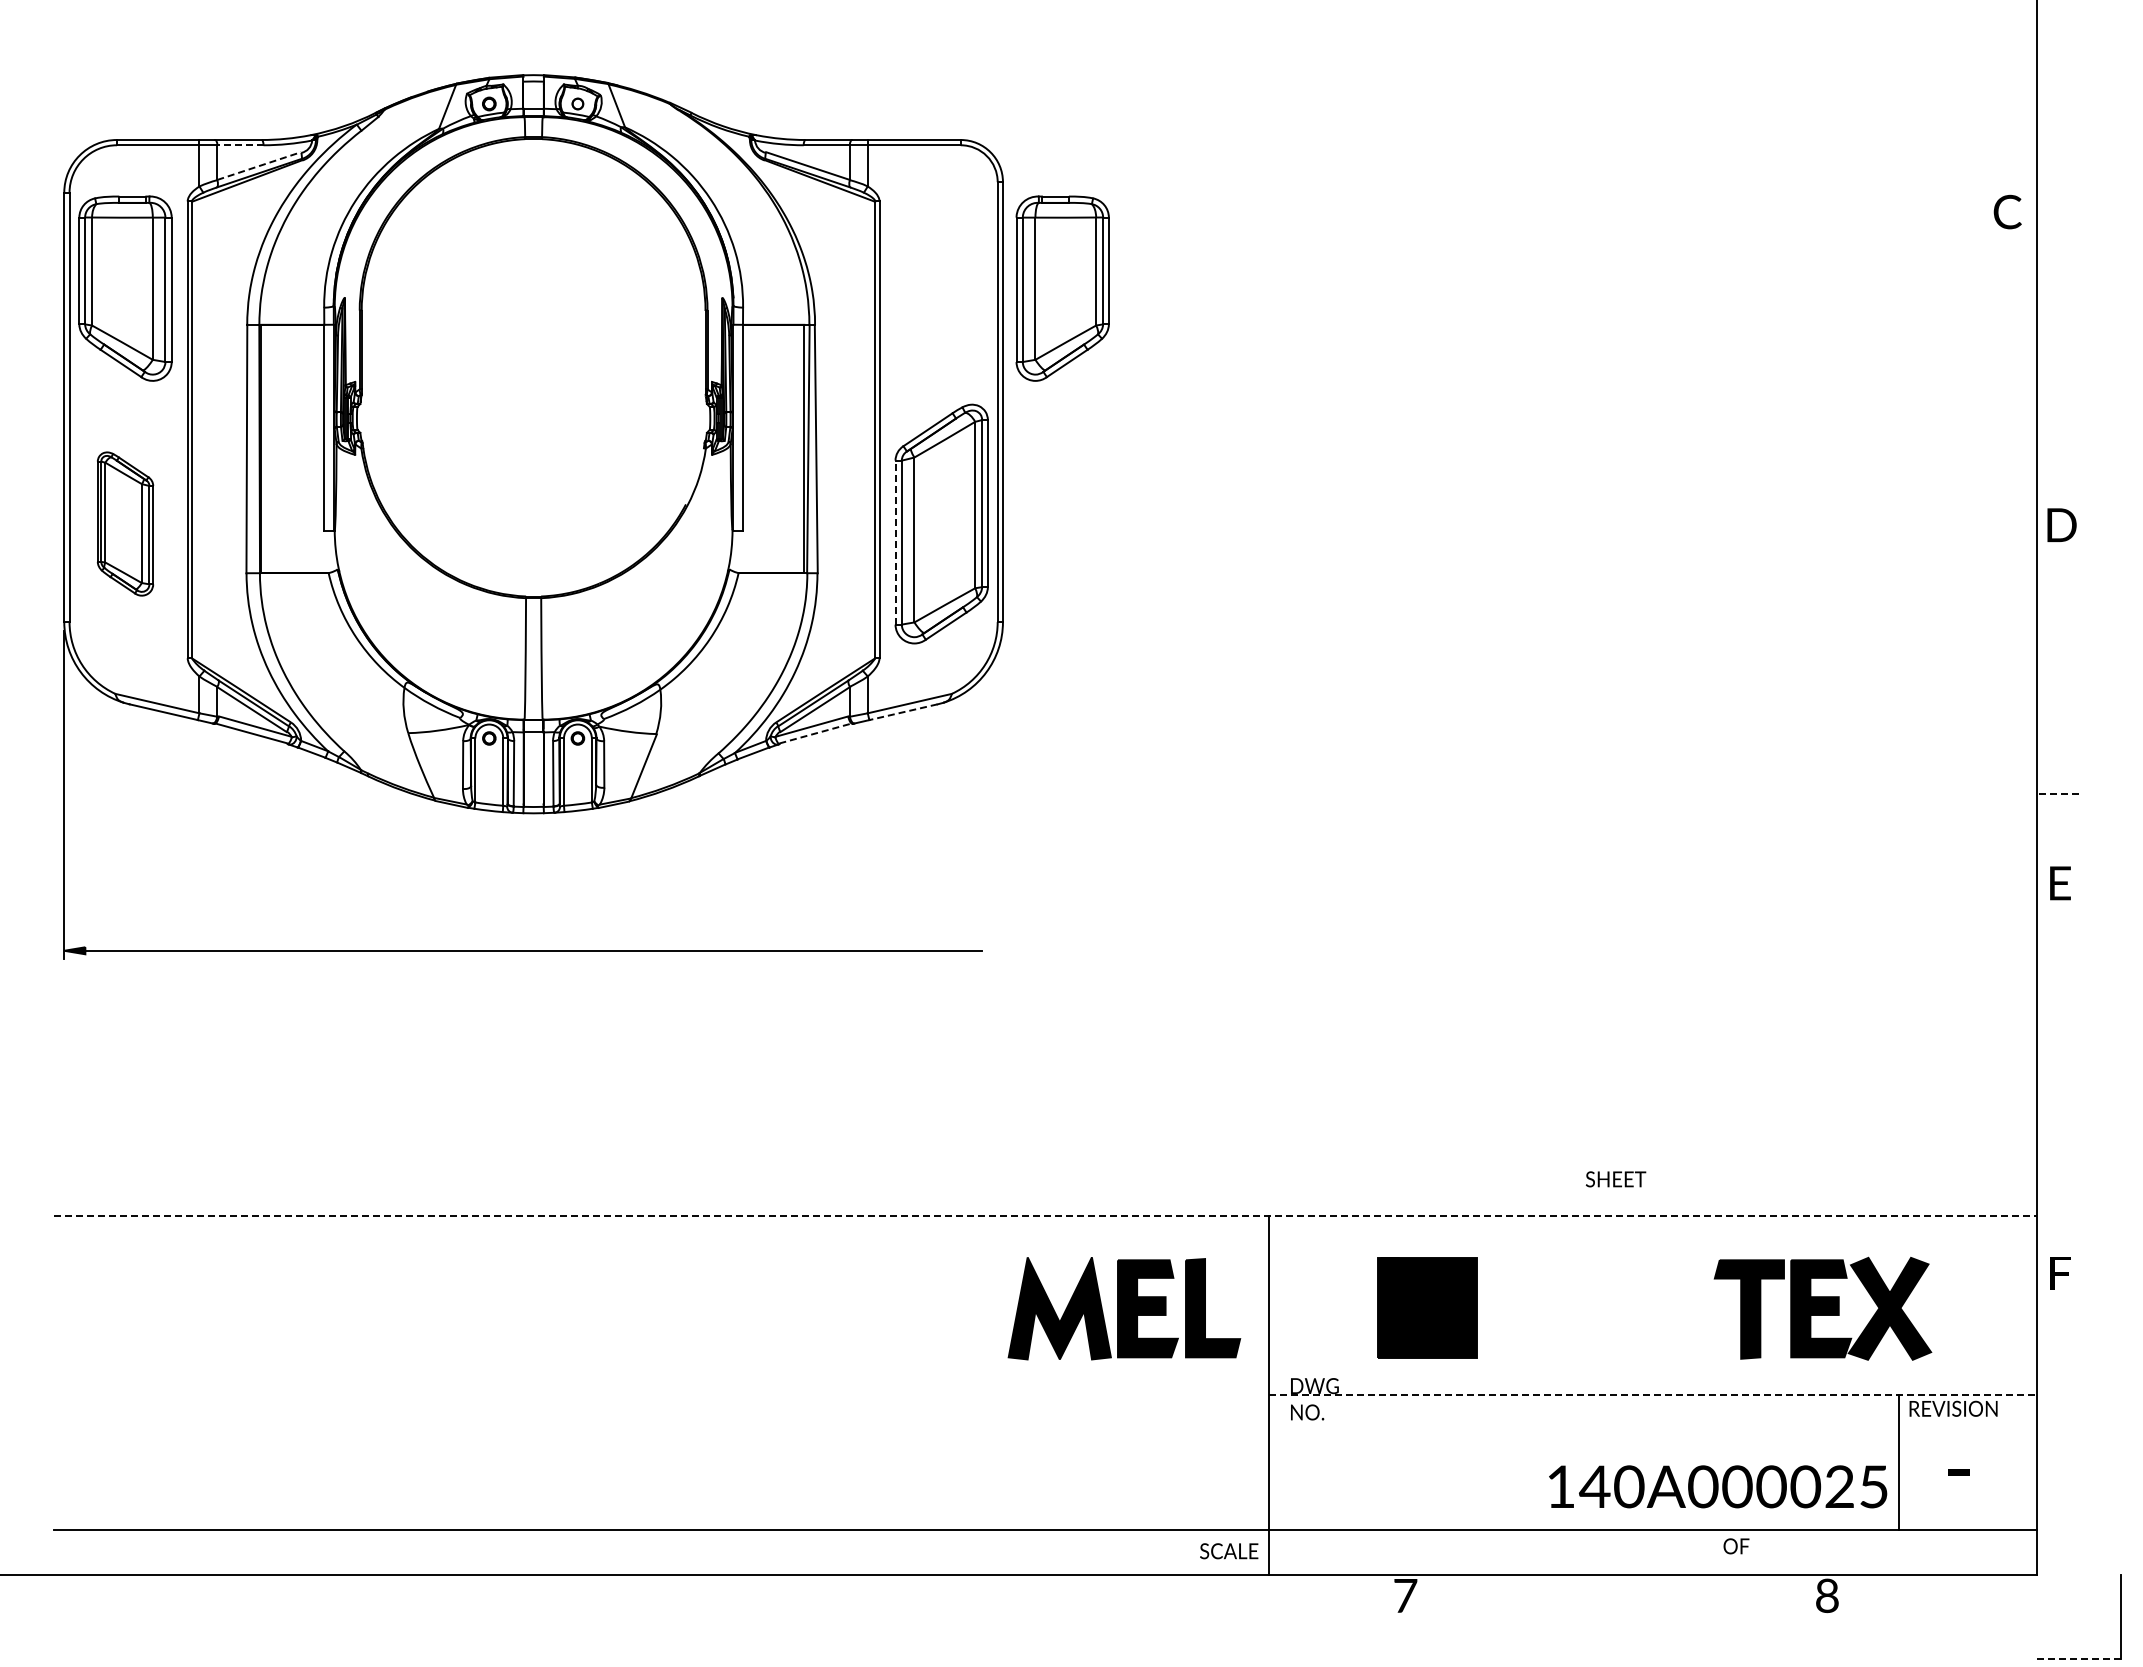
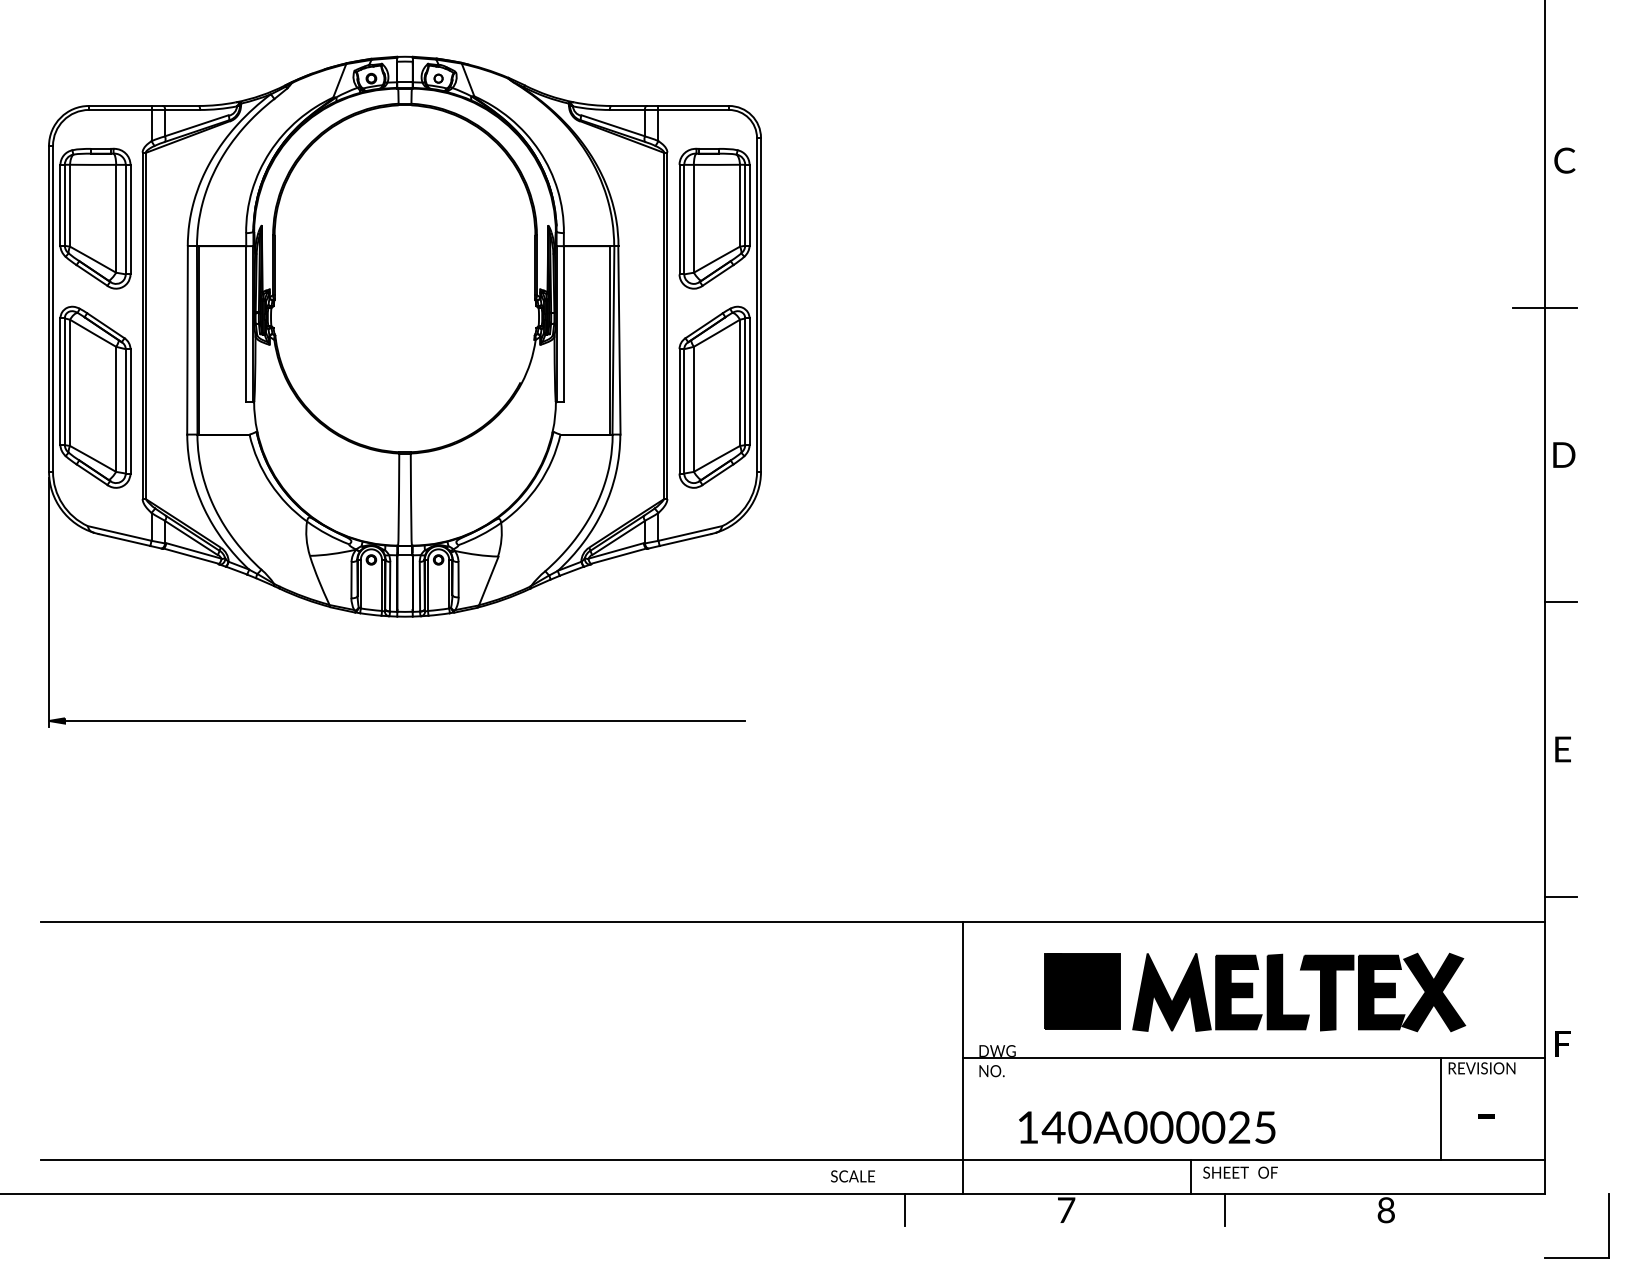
line: (239, 145) -> (181, 110), dashed -> solid
line: (259, 165) -> (197, 125), dashed -> solid
text: (2007, 211) -> (1564, 160), moved
part: (1062, 288) -> (714, 218), moved
line: (2036, 406) -> (1544, 308), added
part: (125, 523) -> (95, 396), size x1.67
text: (2061, 524) -> (1563, 454), moved
line: (895, 542) -> (679, 411), dashed -> solid
line: (902, 712) -> (684, 540), dashed -> solid
line: (816, 733) -> (619, 556), dashed -> solid
line: (2057, 794) -> (1560, 602), dashed -> solid
text: (2060, 883) -> (1563, 749), moved
text: (1615, 1179) -> (1225, 1172), moved
line: (2057, 1182) -> (1560, 896), added
line: (1045, 1216) -> (793, 922), dashed -> solid
text: (2060, 1273) -> (1563, 1043), moved
part: (1124, 1308) -> (1221, 992), moved
line: (1652, 1395) -> (1253, 1058), dashed -> solid
text: (1718, 1486) -> (1147, 1127), moved
text: (1736, 1546) -> (1268, 1172), moved
text: (1229, 1551) -> (853, 1176), moved
line: (1570, 1551) -> (1191, 1176), added
line: (1192, 1595) -> (904, 1209), added
line: (1614, 1595) -> (1224, 1209), added
line: (2078, 1659) -> (1576, 1258), dashed -> solid

